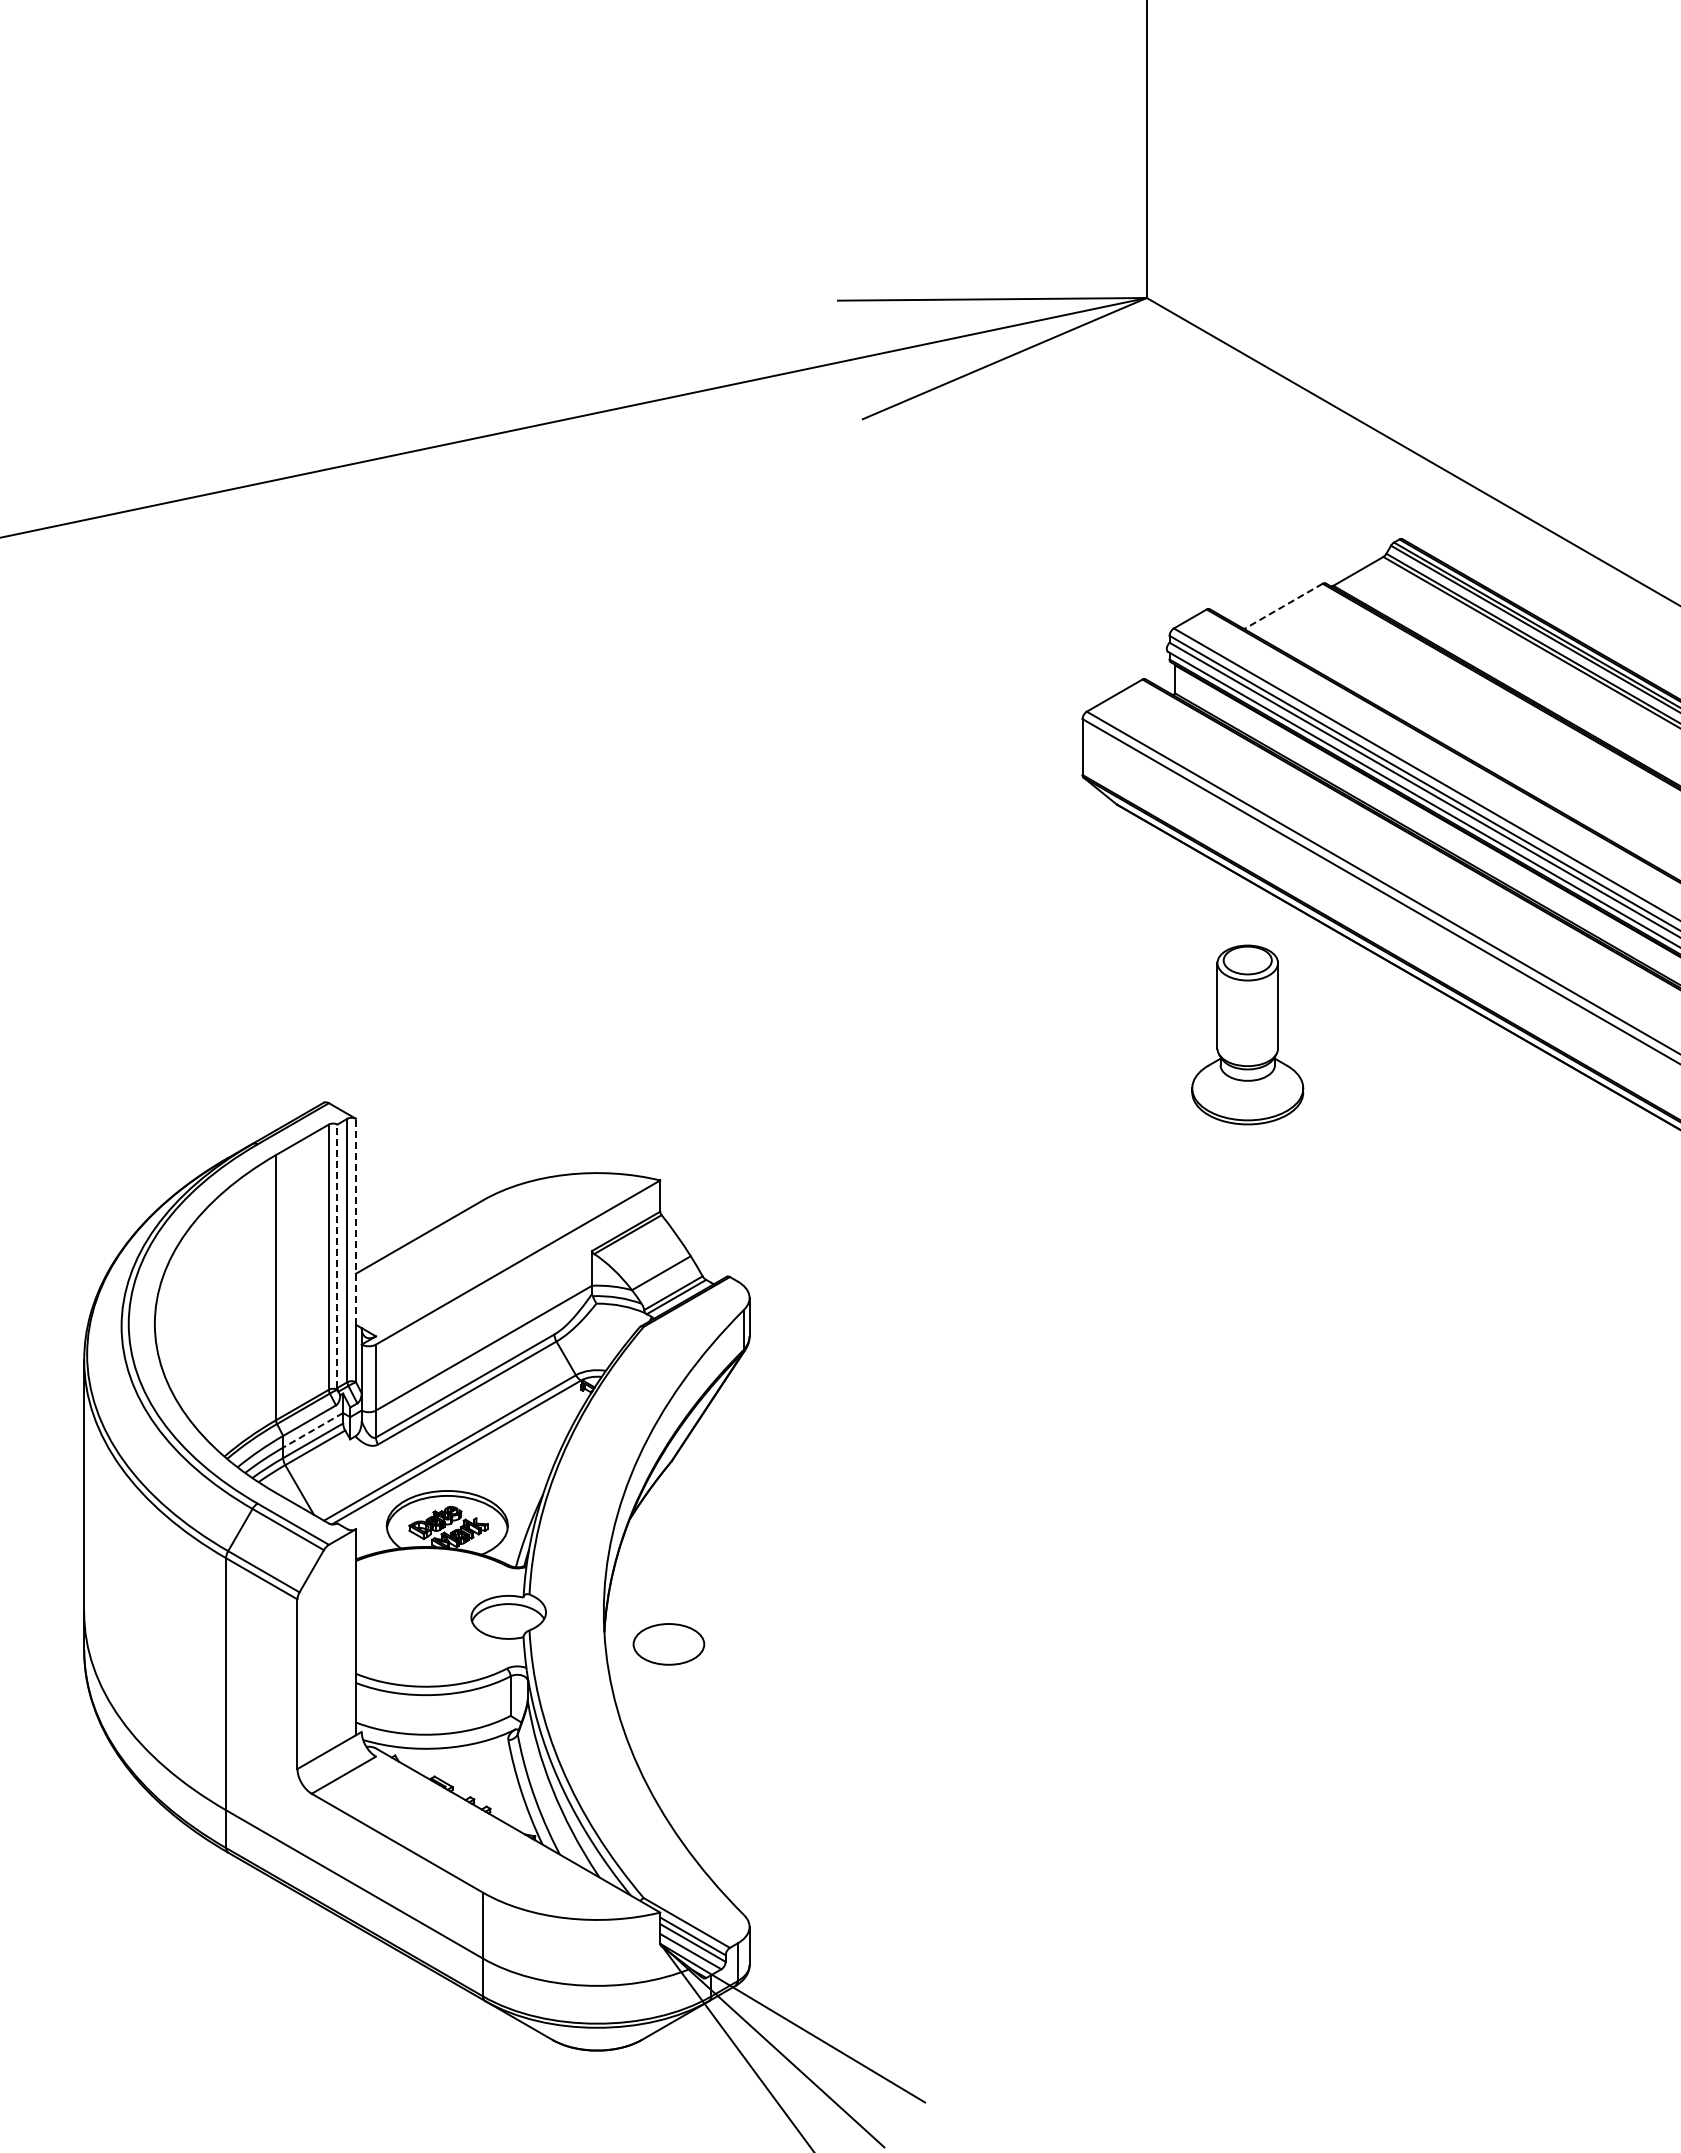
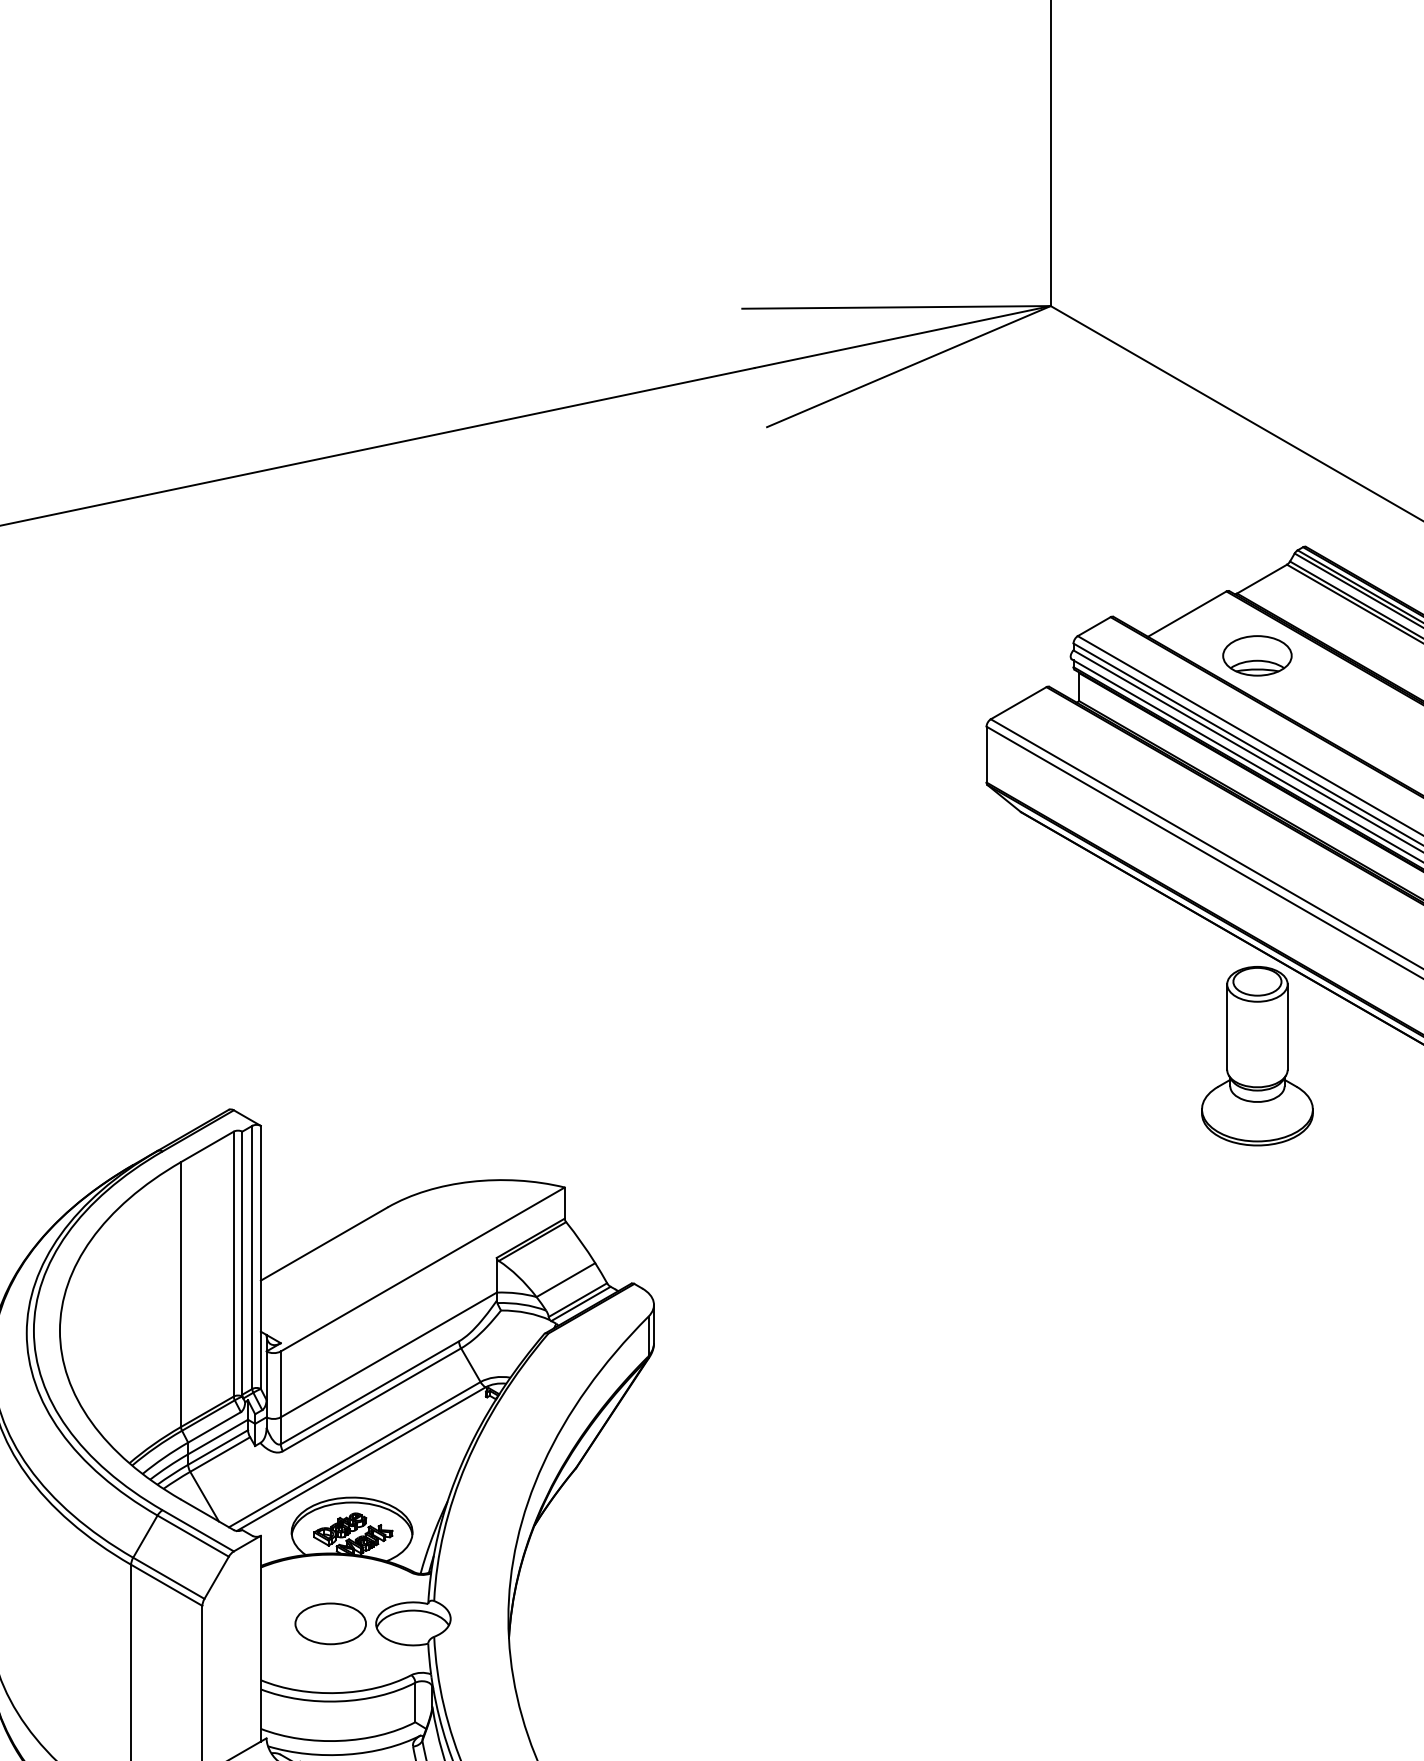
line: (1283, 606) -> (1187, 614), dashed -> solid
part: (1353, 647) -> (1257, 655), added
part: (1247, 1034) -> (1257, 1055), moved
line: (355, 1221) -> (260, 1228), dashed -> solid
line: (337, 1256) -> (242, 1263), dashed -> solid
line: (313, 1430) -> (218, 1437), dashed -> solid
part: (668, 1644) -> (330, 1623), moved

